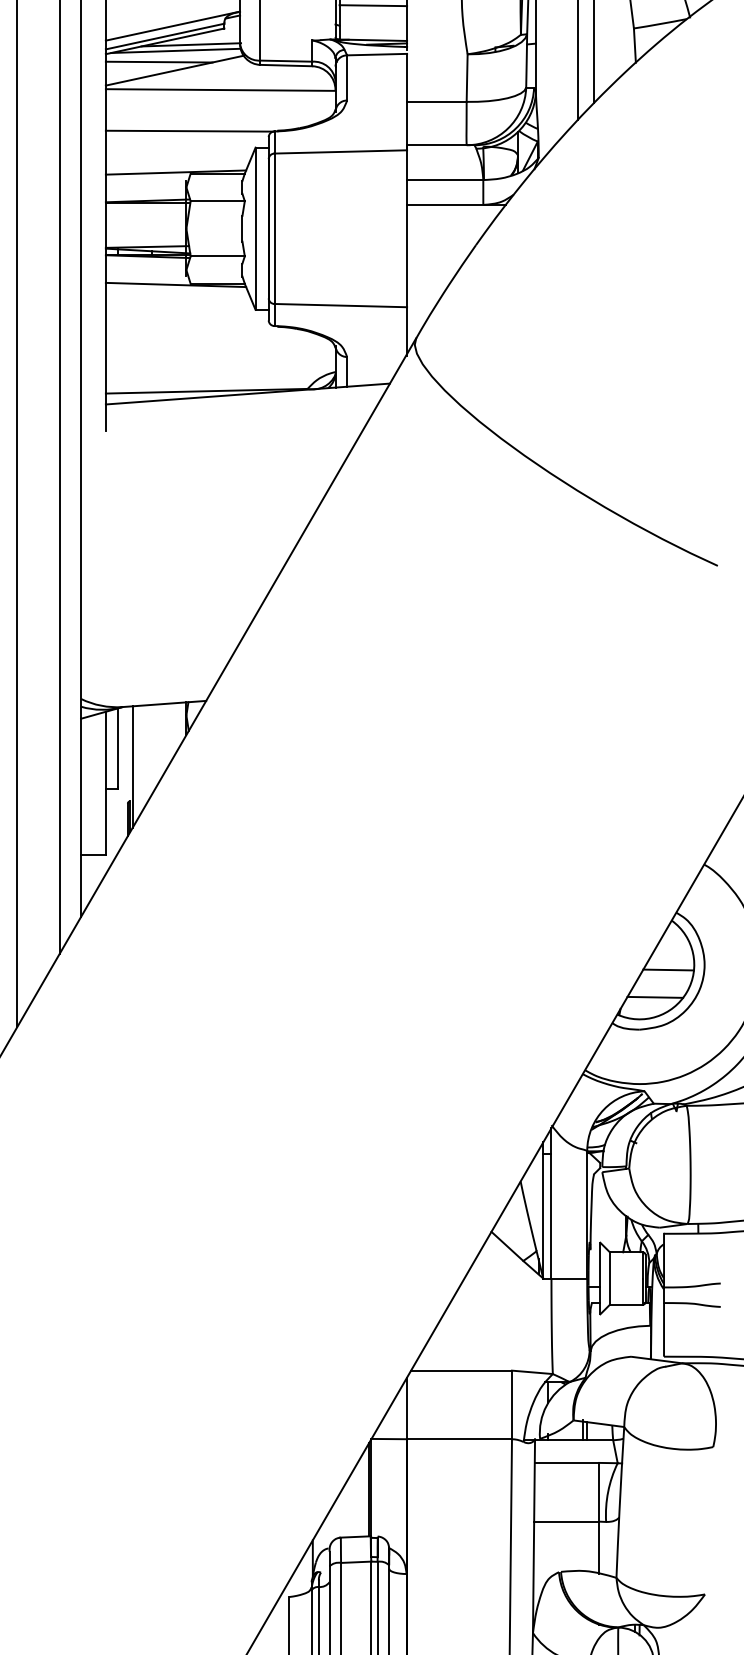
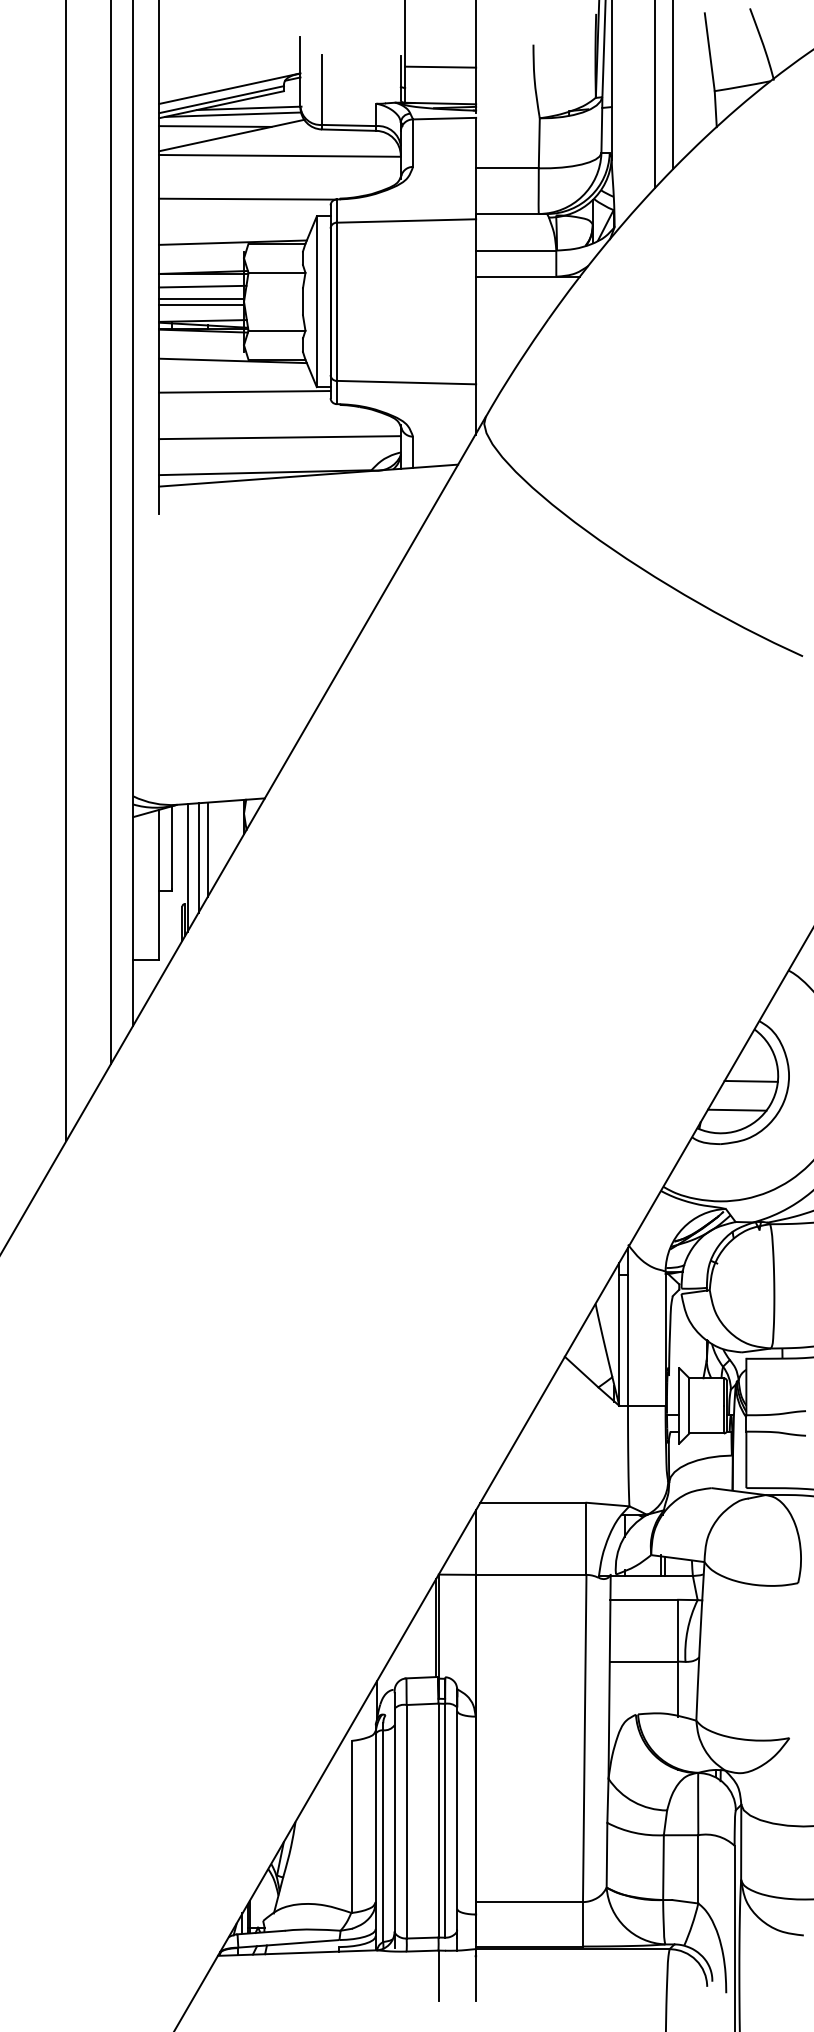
line: (146, 214) -> (202, 286), added
line: (145, 225) -> (201, 298), added
line: (145, 231) -> (201, 304), added
line: (186, 314) -> (244, 391), added
line: (220, 357) -> (279, 437), added
line: (151, 749) -> (207, 849), added
line: (143, 757) -> (198, 857), added

